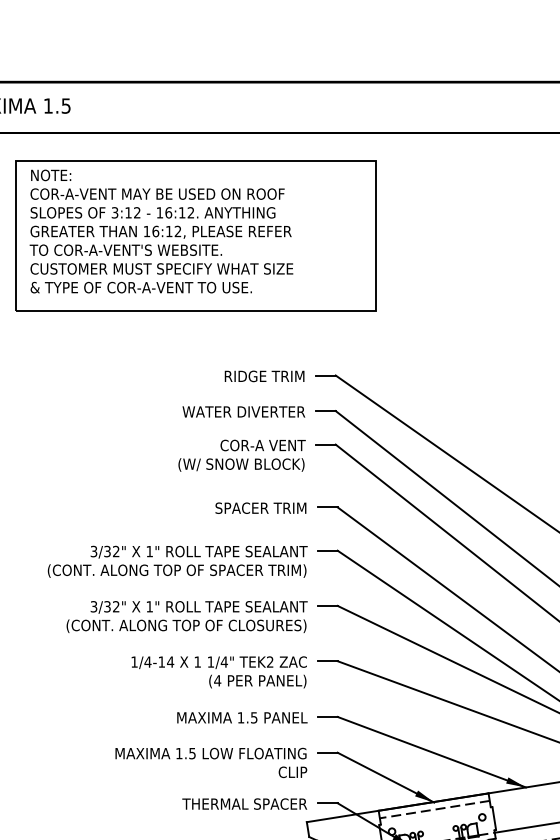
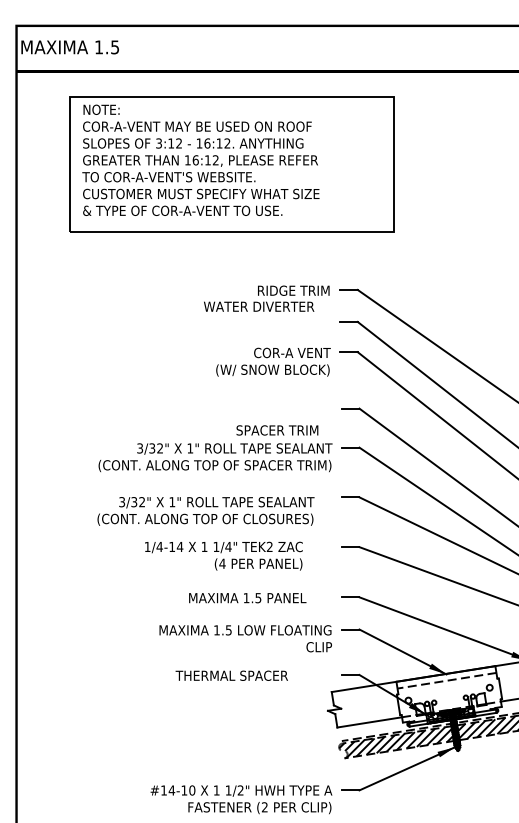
text: (244, 411) -> (259, 306), moved
text: (261, 508) -> (277, 430), moved
text: (186, 617) -> (205, 511), moved
text: (218, 671) -> (223, 555), moved
text: (242, 718) -> (247, 598), moved
text: (244, 803) -> (231, 675), moved

